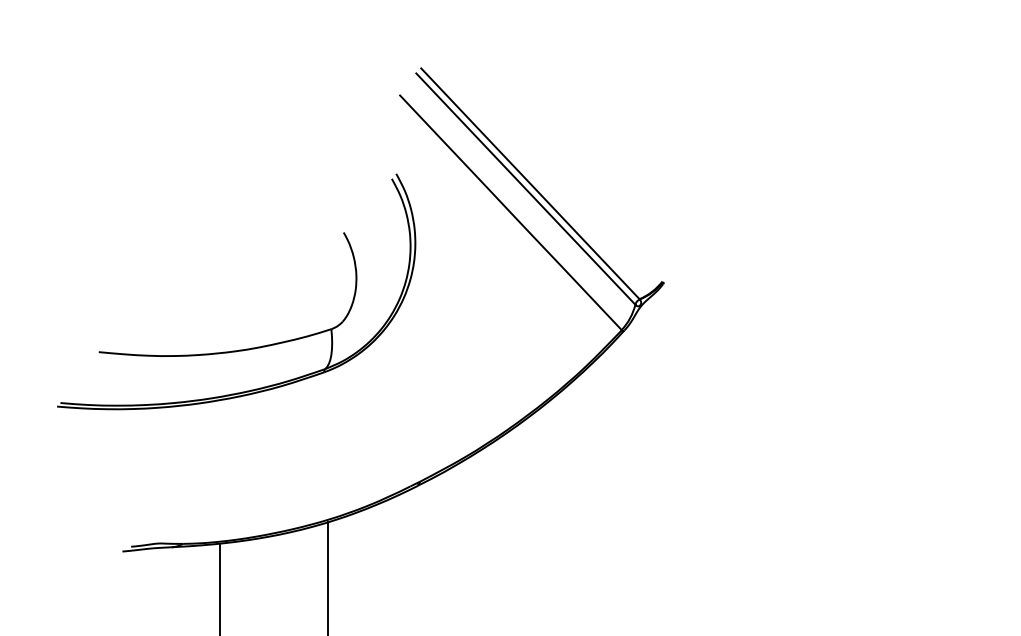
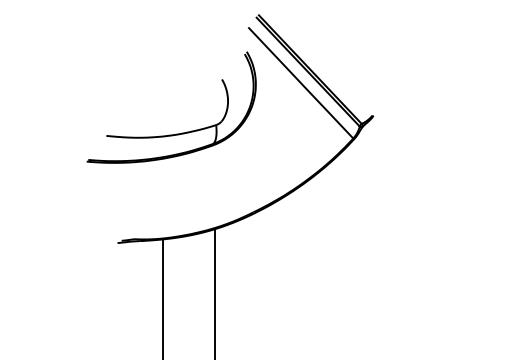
part: (247, 347) -> (176, 133), moved

